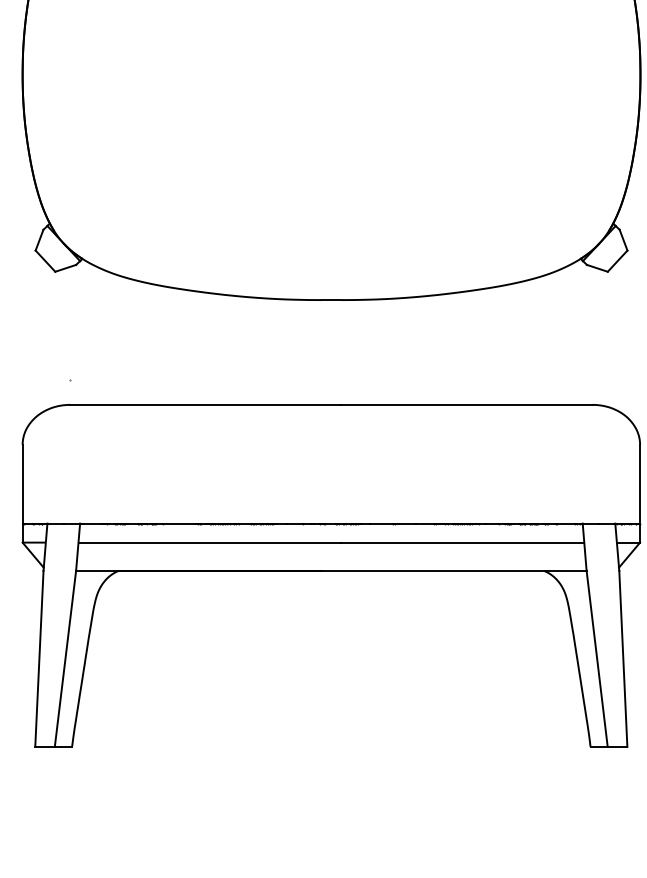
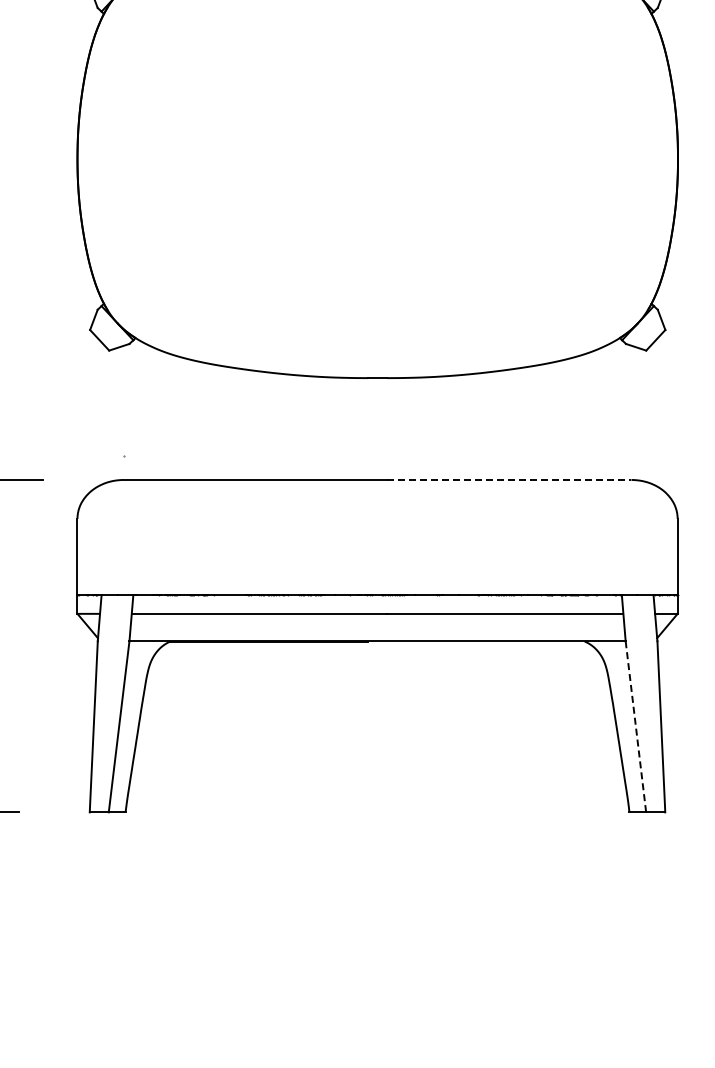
line: (467, 404) -> (509, 479), solid -> dashed
line: (596, 659) -> (635, 727), solid -> dashed

